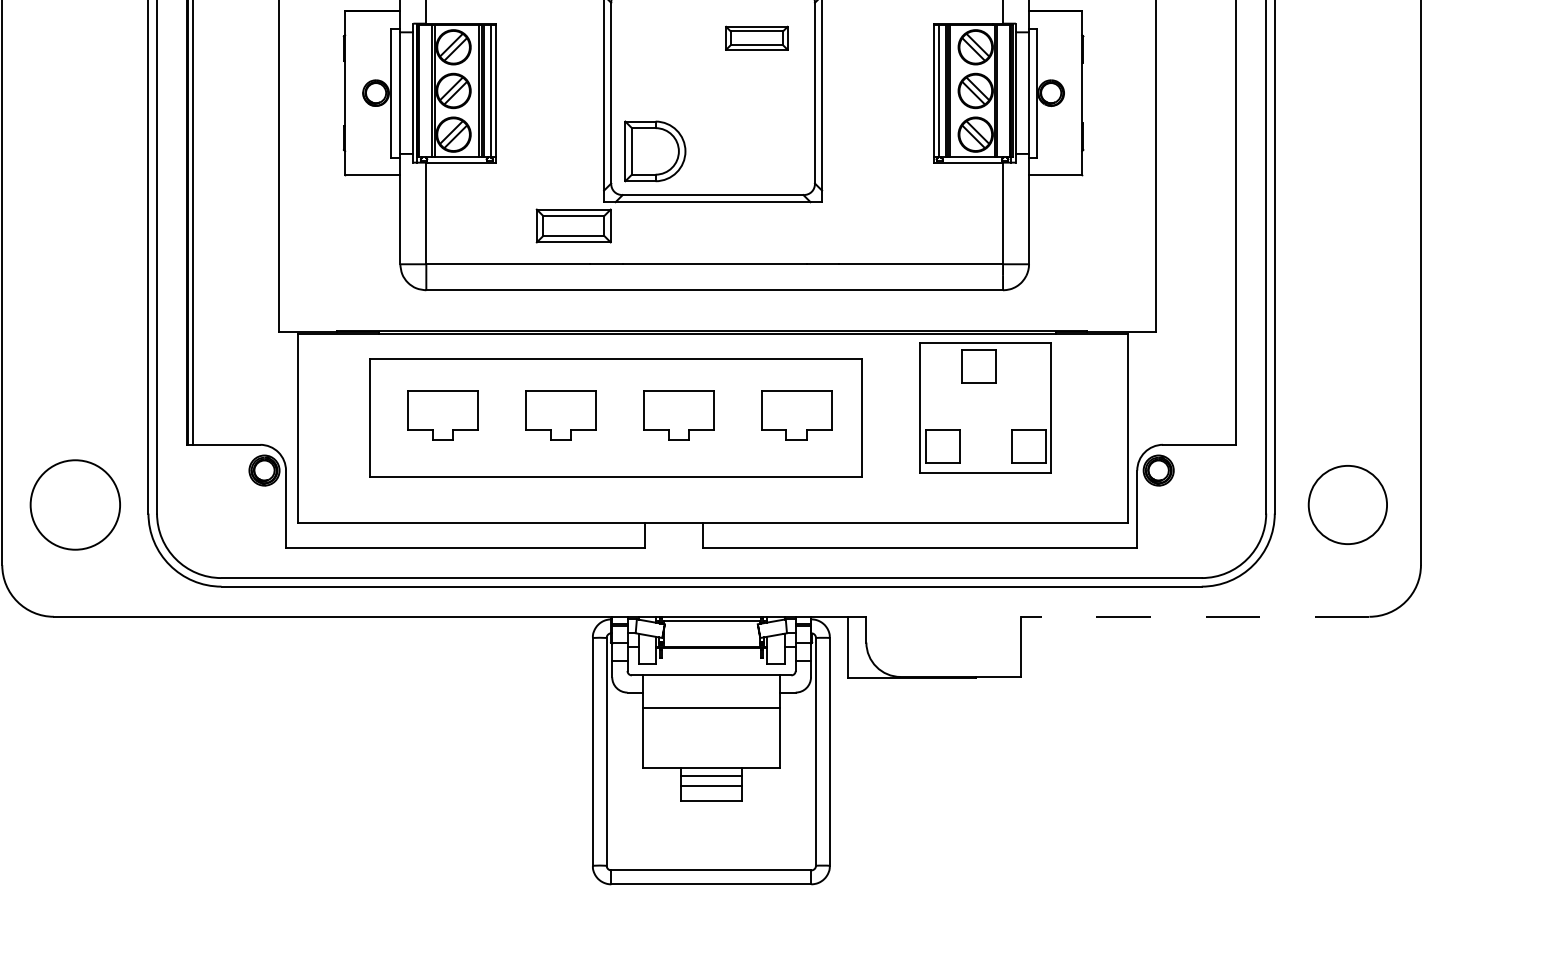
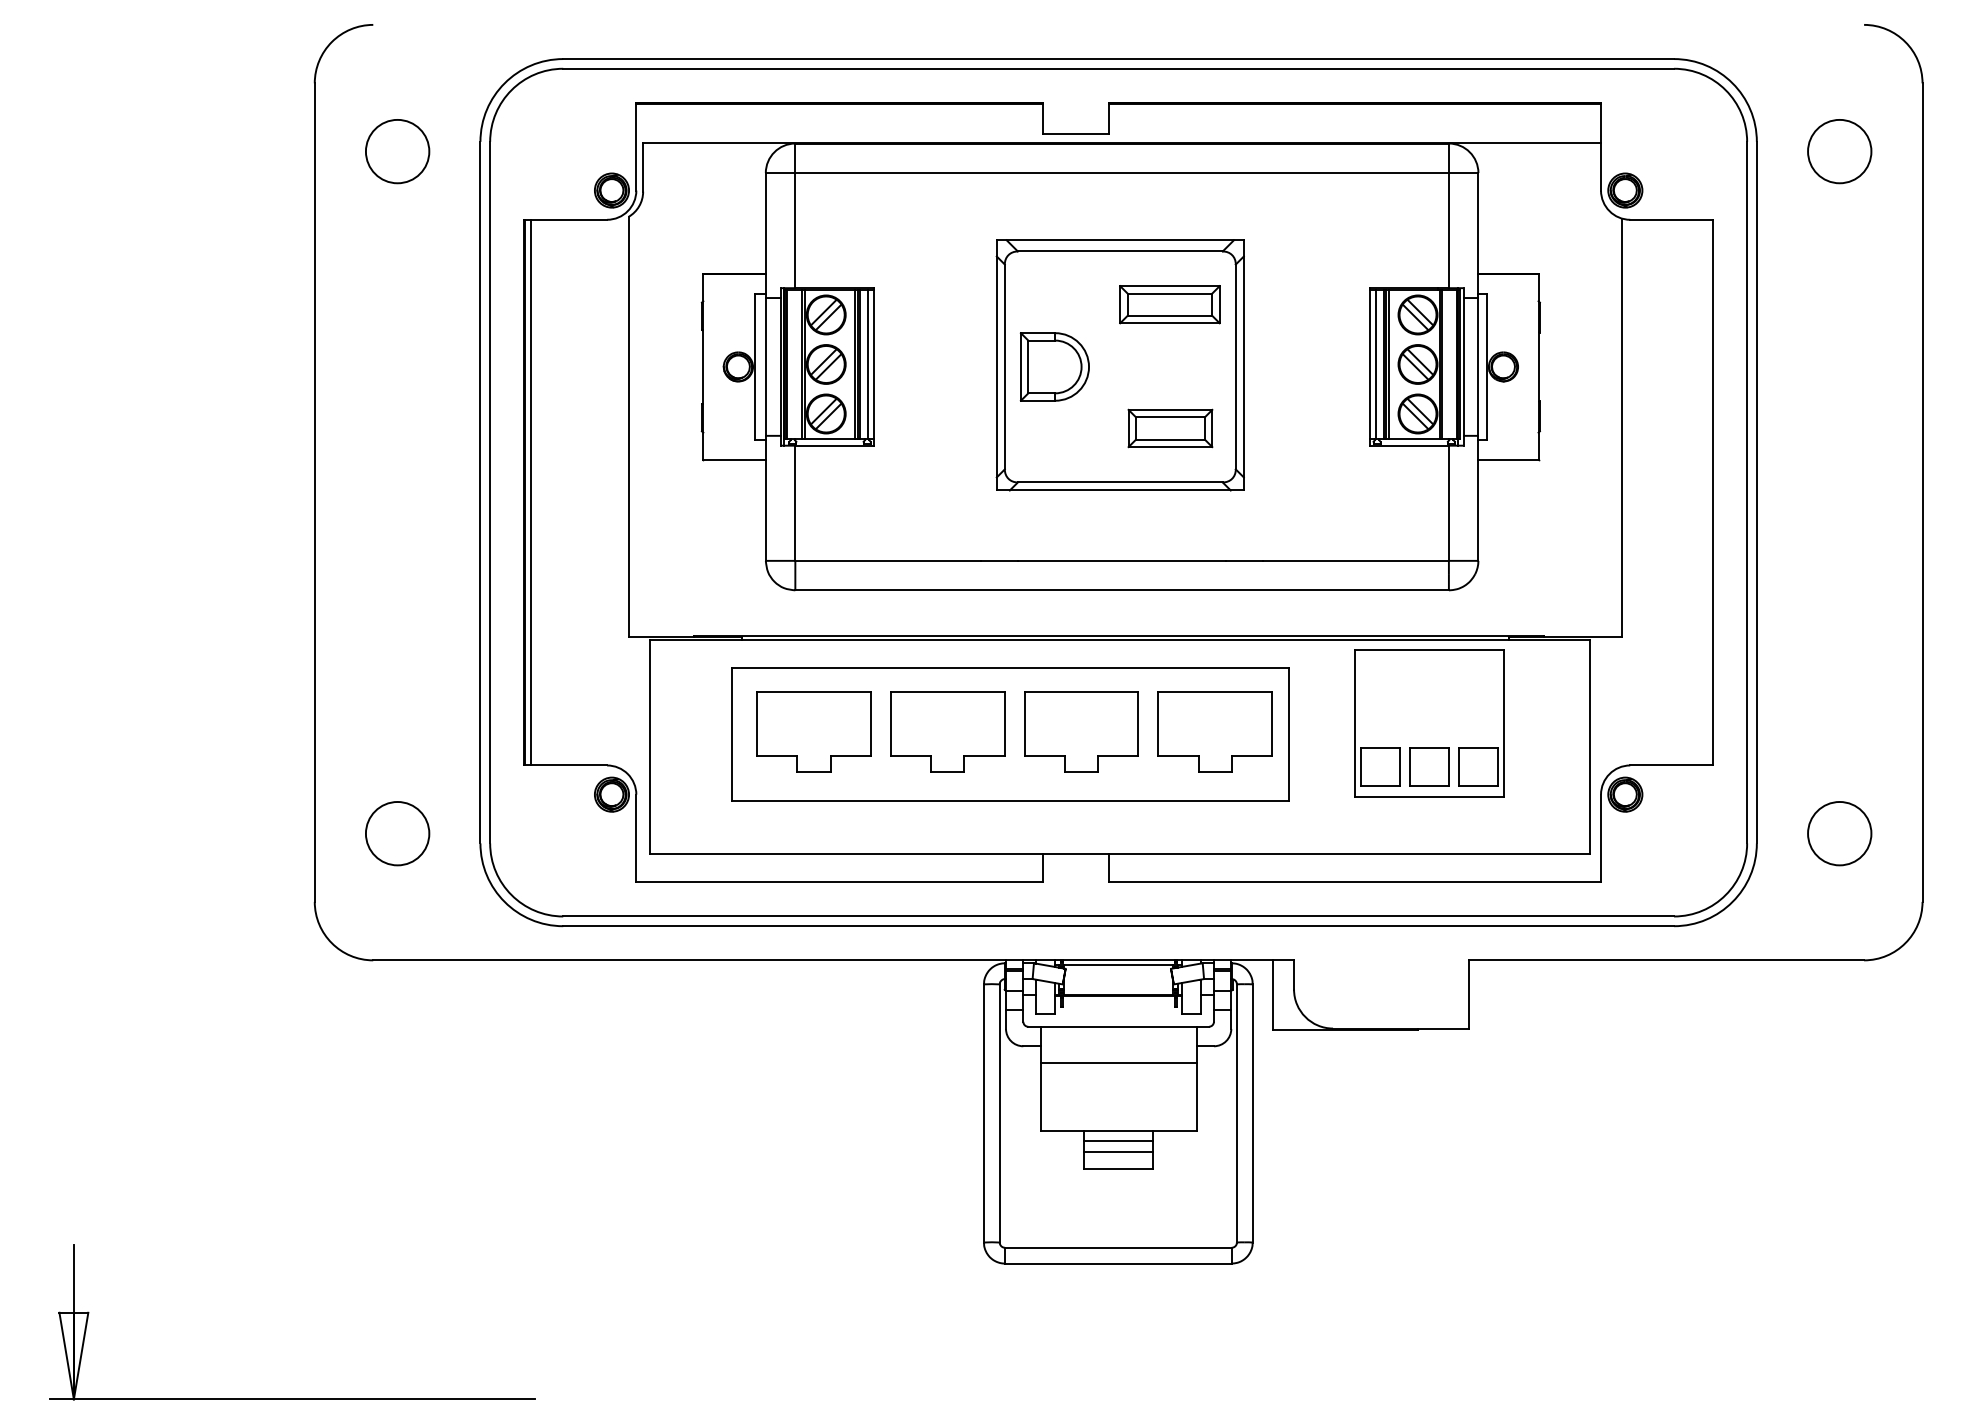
part: (756, 38) -> (1169, 304), size x1.43
part: (655, 151) -> (1054, 366), moved
part: (573, 226) -> (1170, 428), moved
part: (978, 366) -> (1429, 766), moved
part: (442, 414) -> (813, 731), size x1.43
part: (560, 414) -> (947, 731), size x1.43
part: (678, 414) -> (1081, 731), size x1.43
part: (796, 414) -> (1214, 731), size x1.43
circle: (75, 504) -> (397, 833), size x0.62
circle: (1347, 504) -> (1839, 833), size x0.71
line: (1195, 616) -> (1666, 960), dashed -> solid

